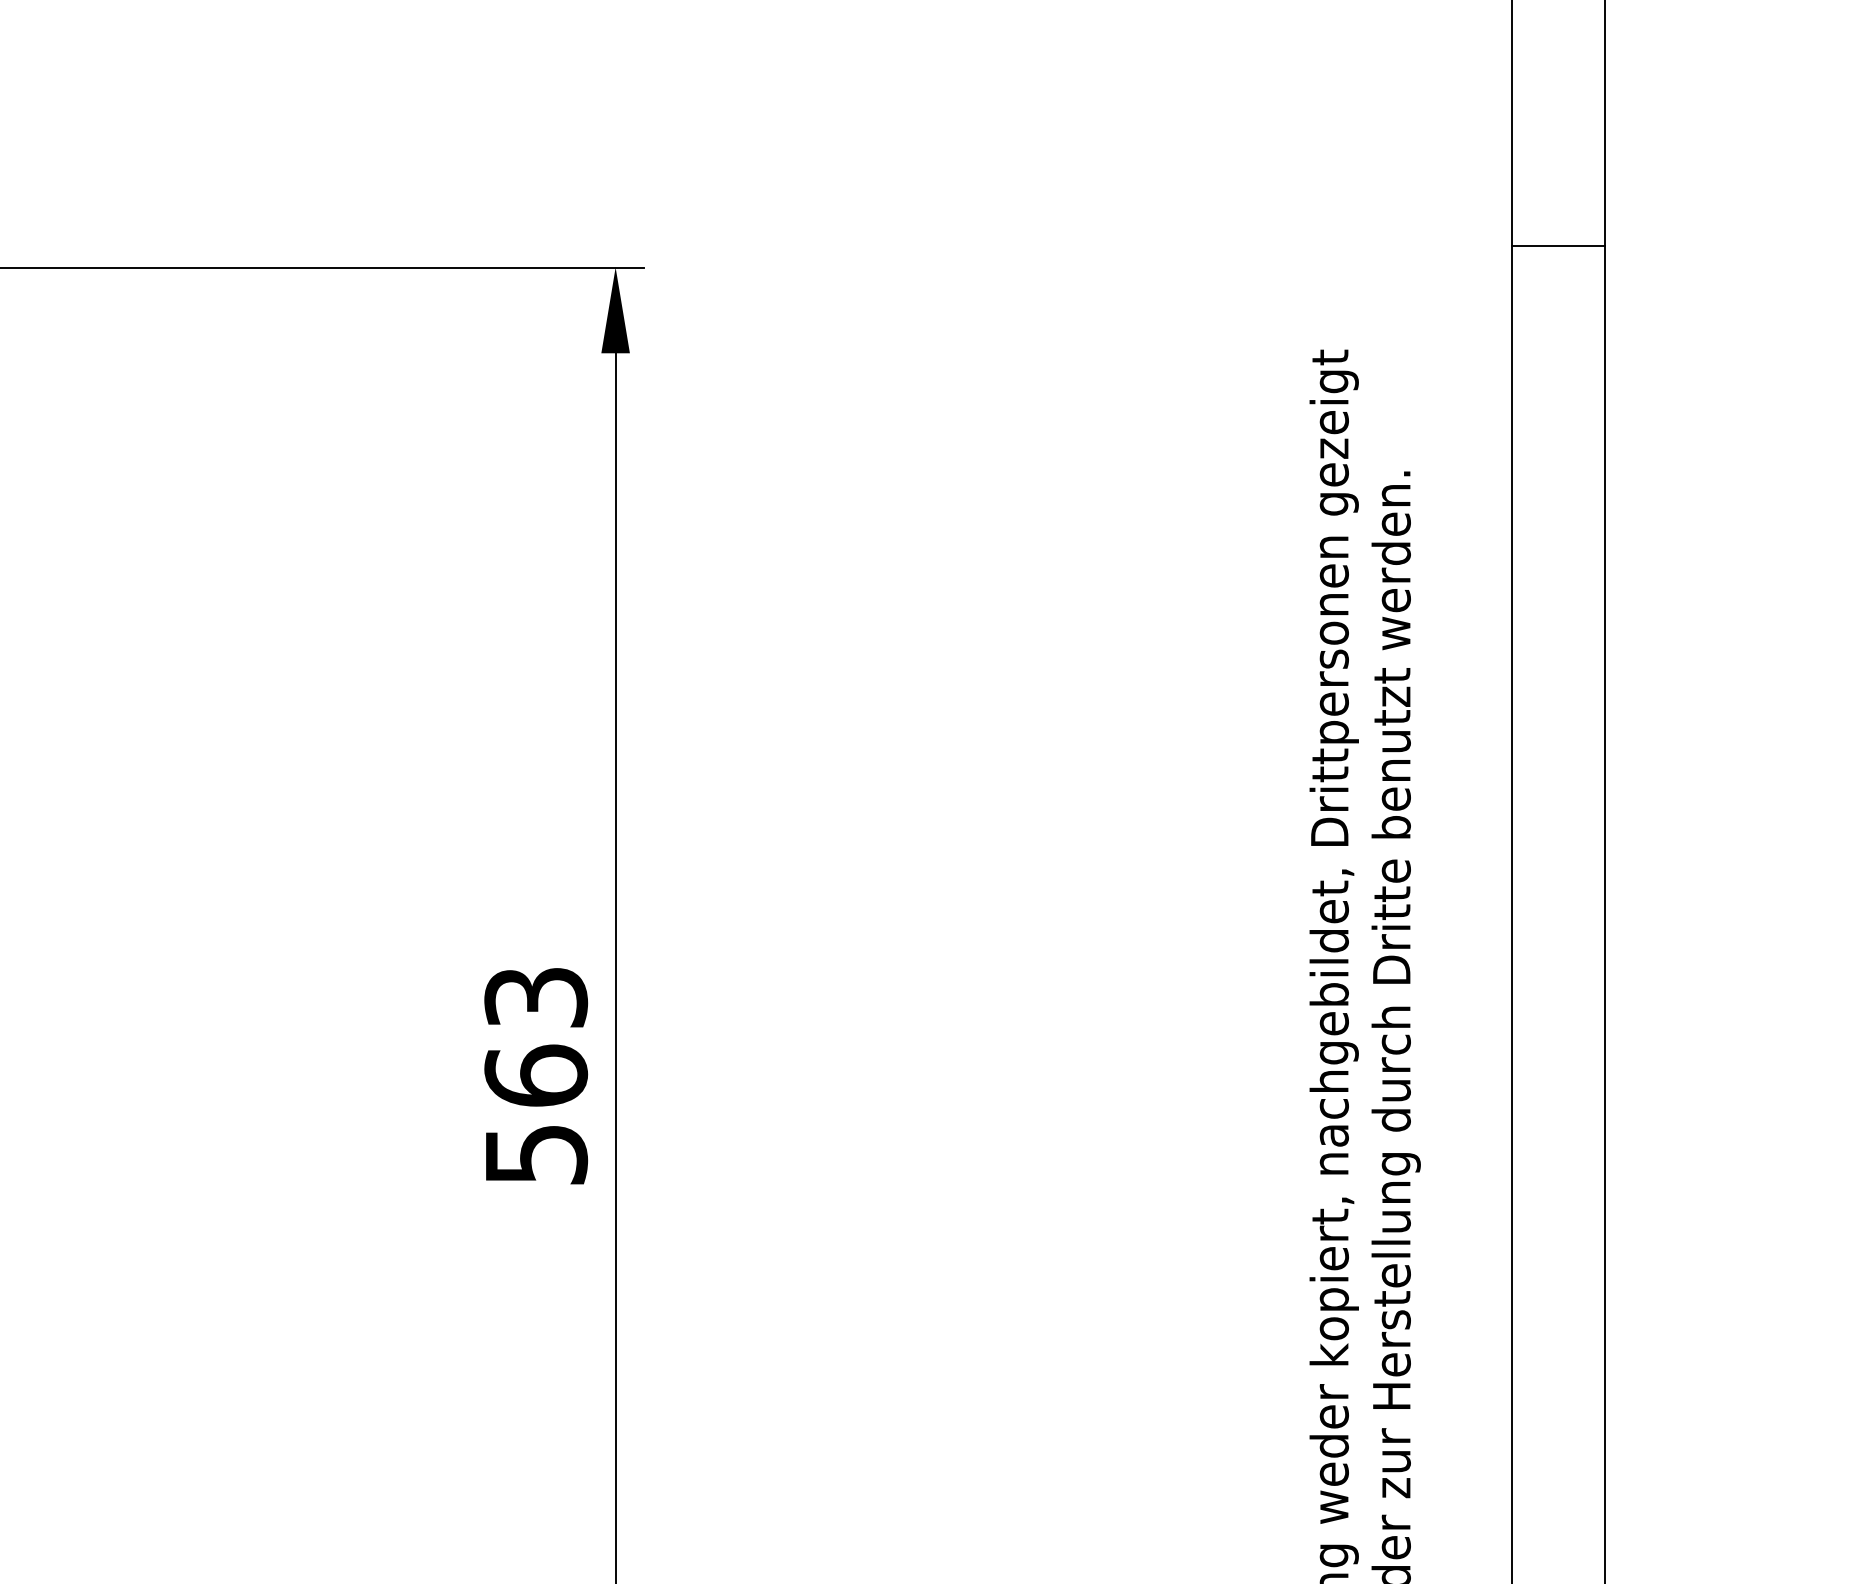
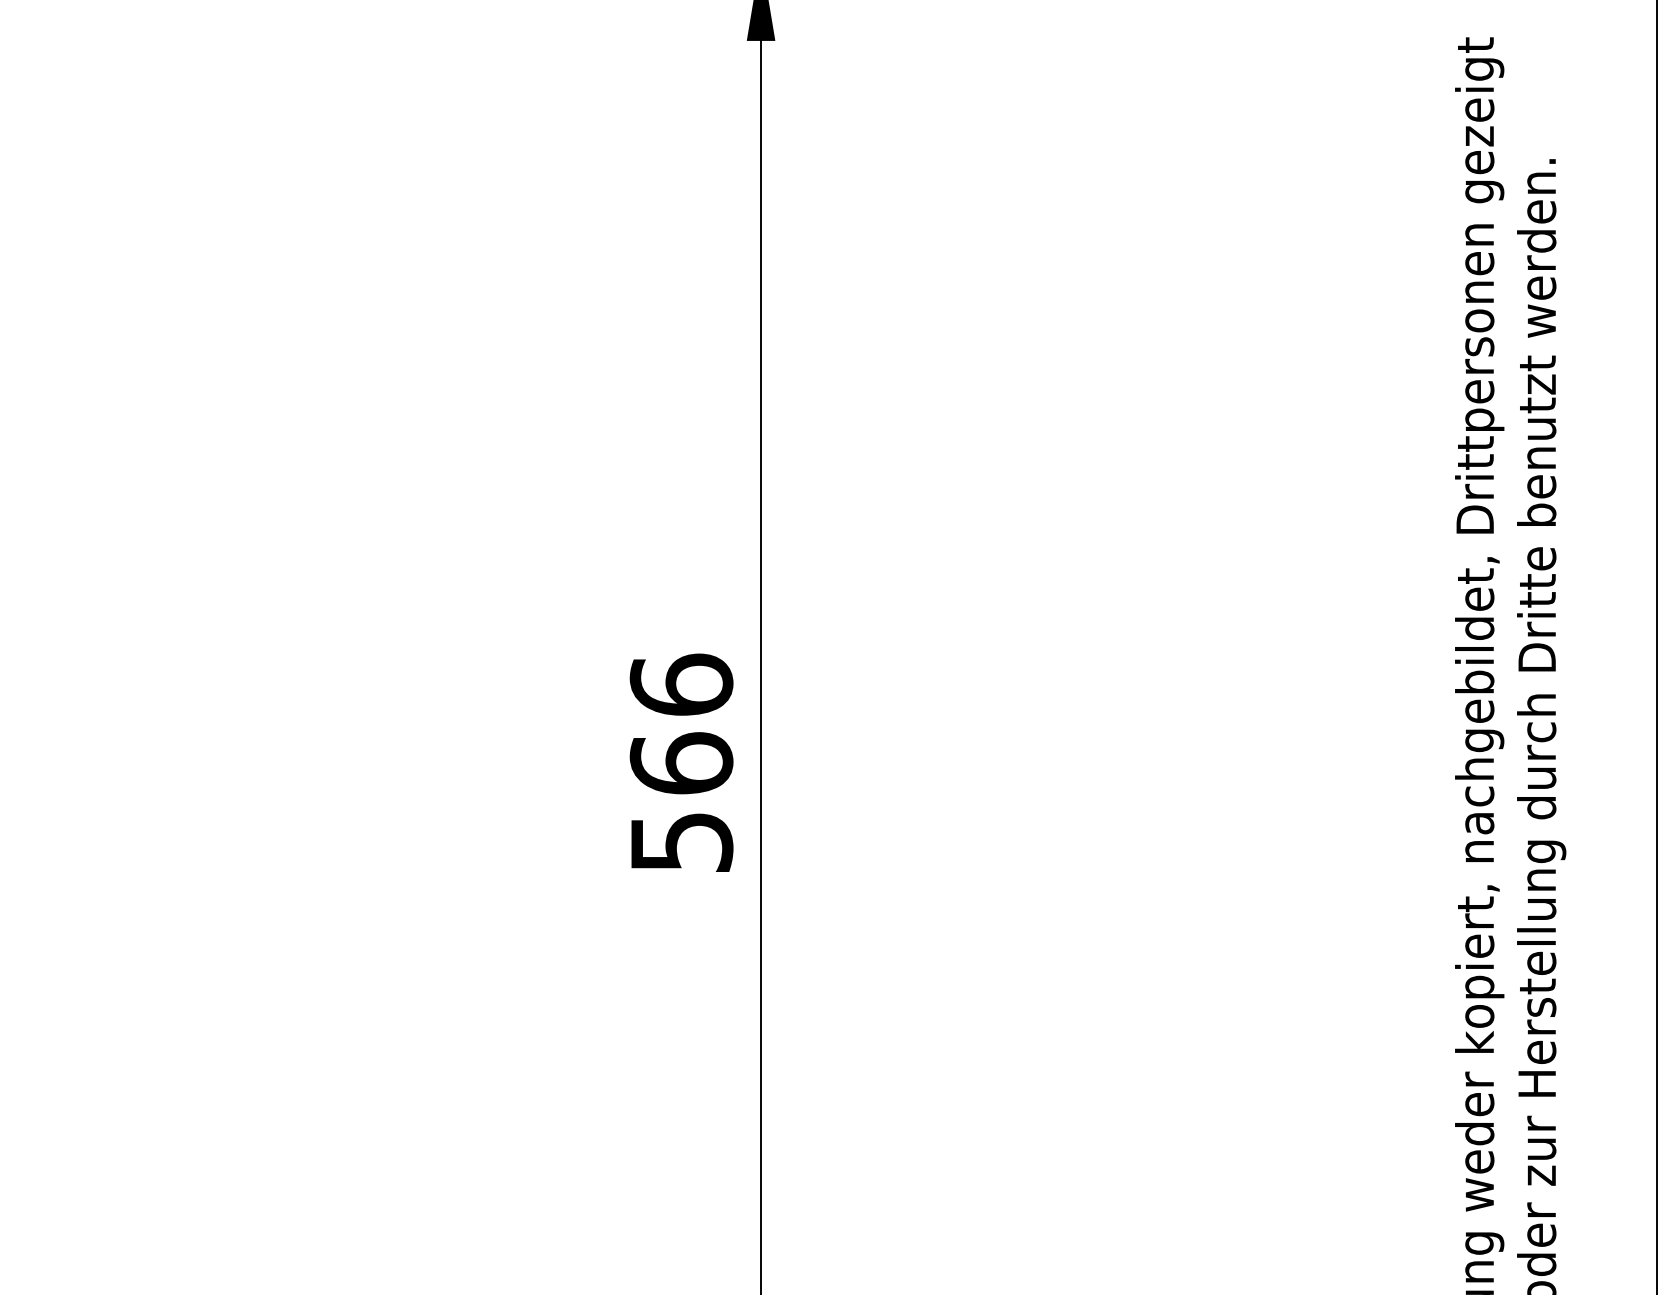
text: (536, 997) -> (681, 685), 563 -> 566

